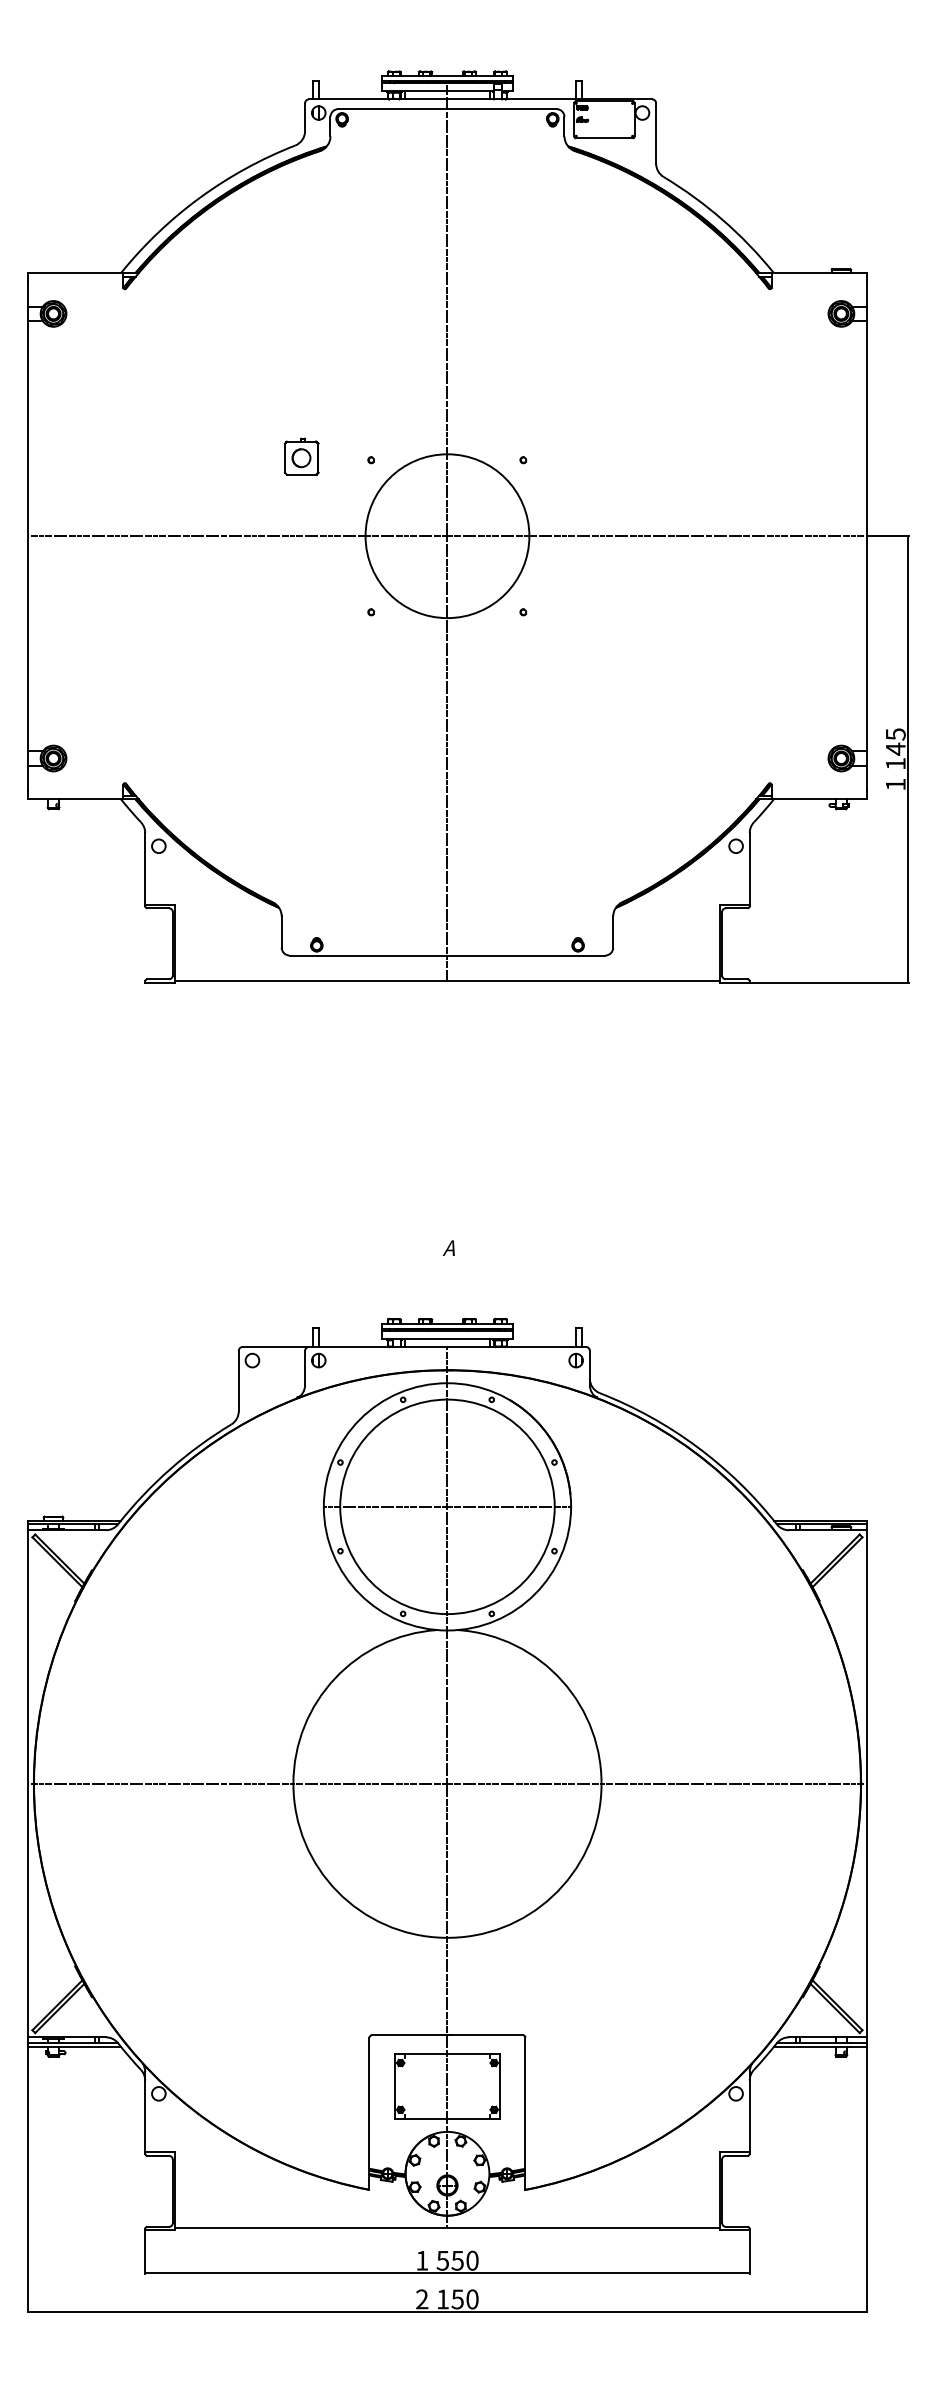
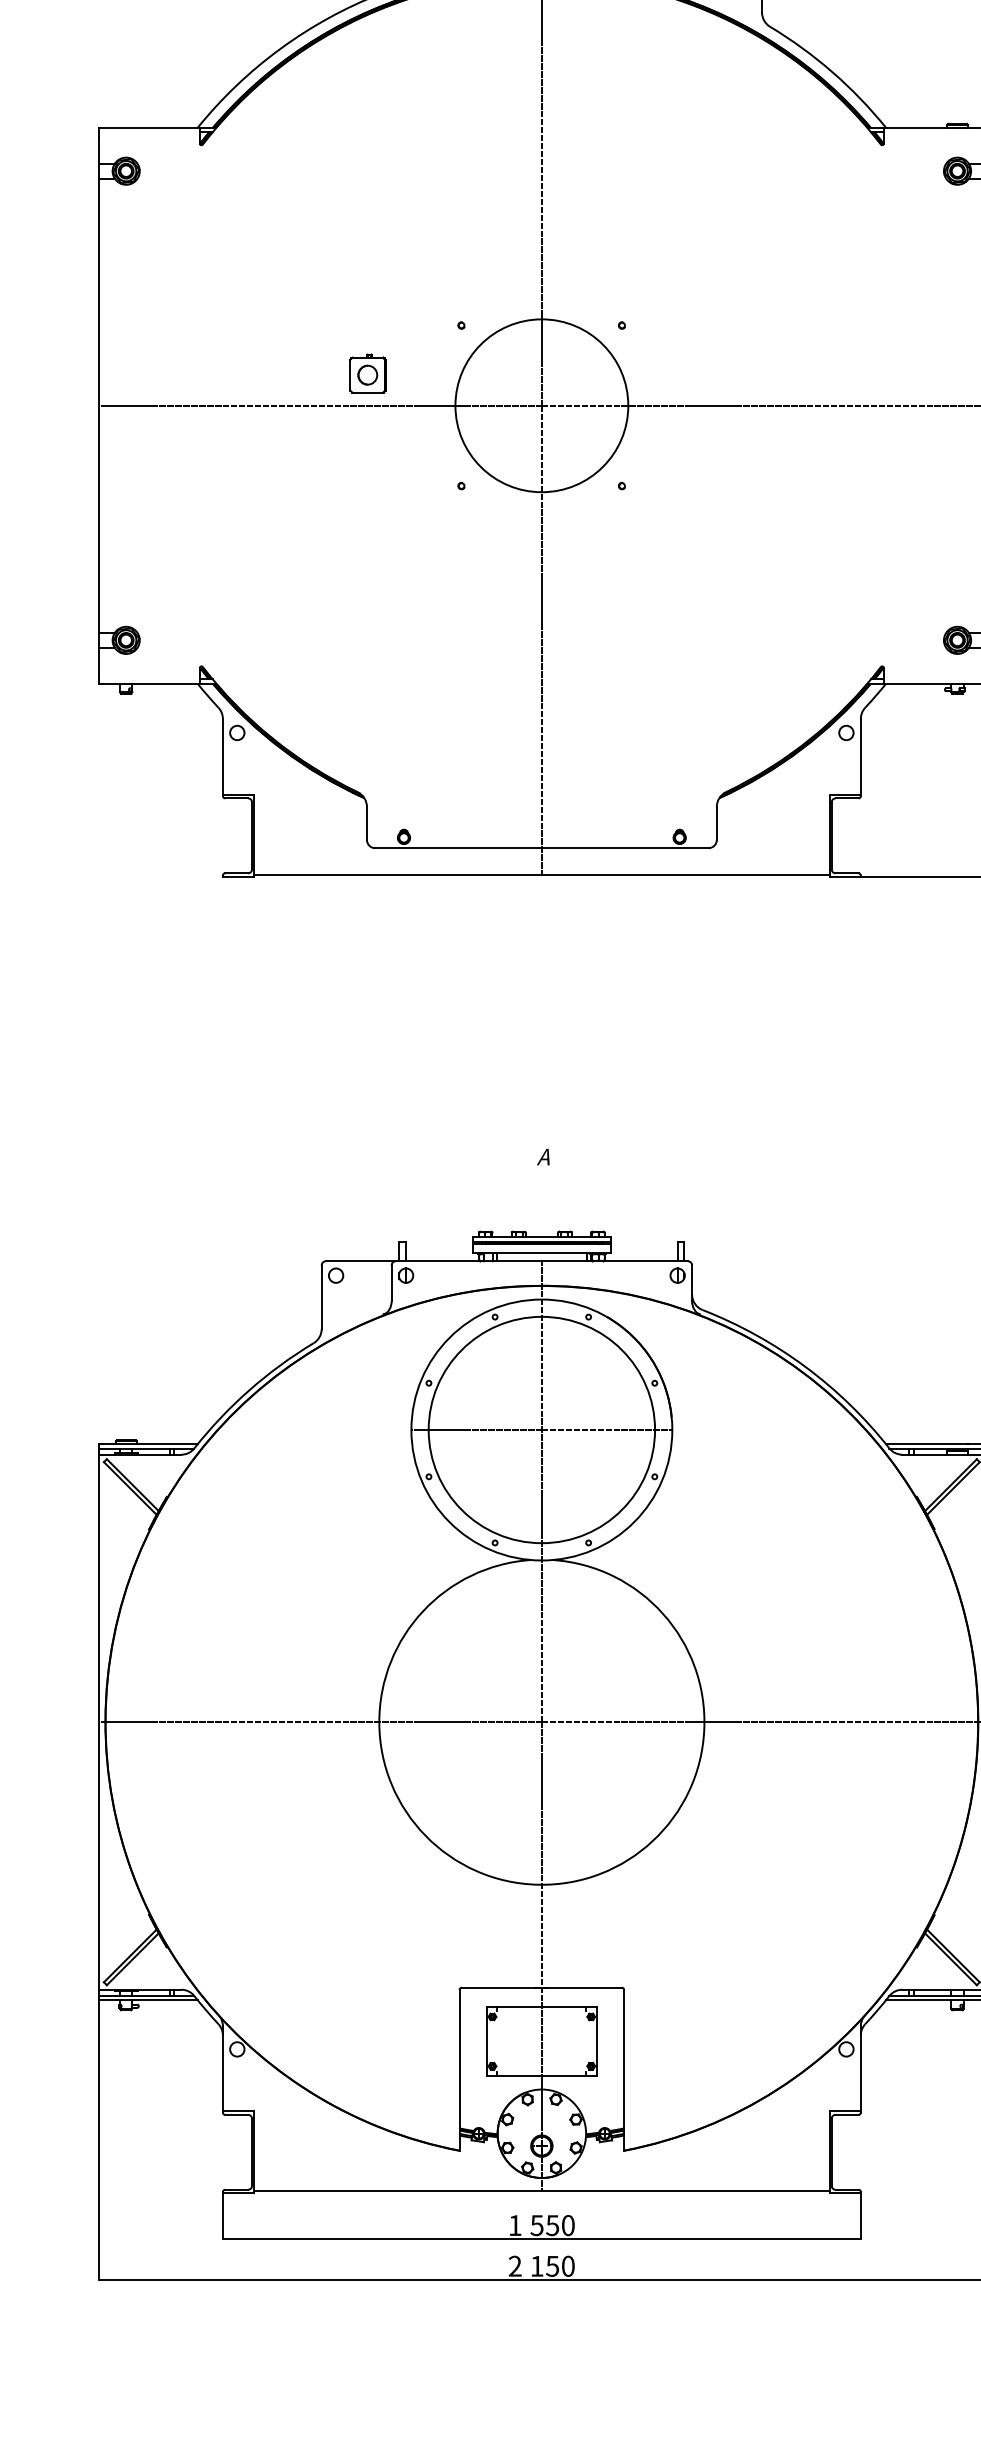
part: (301, 456) -> (367, 373), moved

